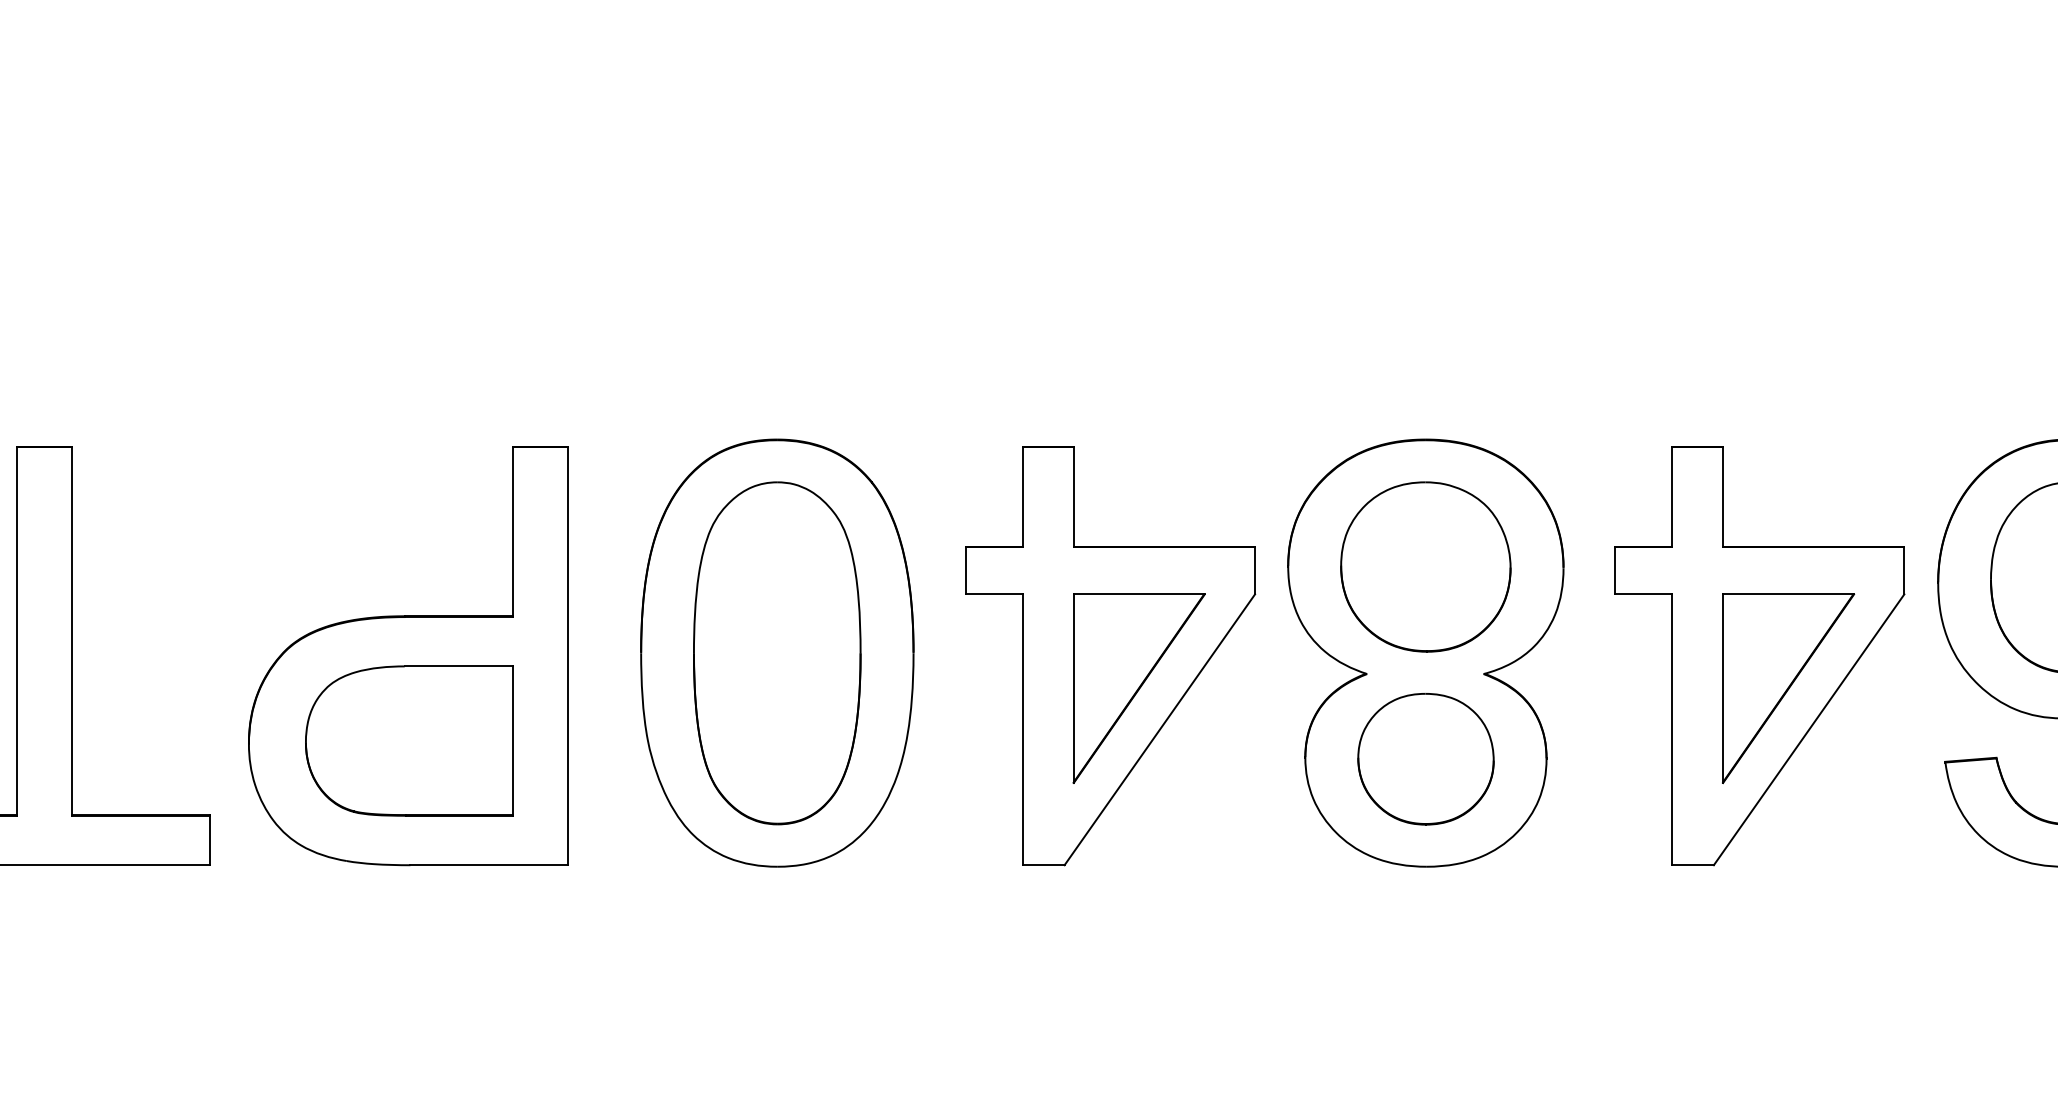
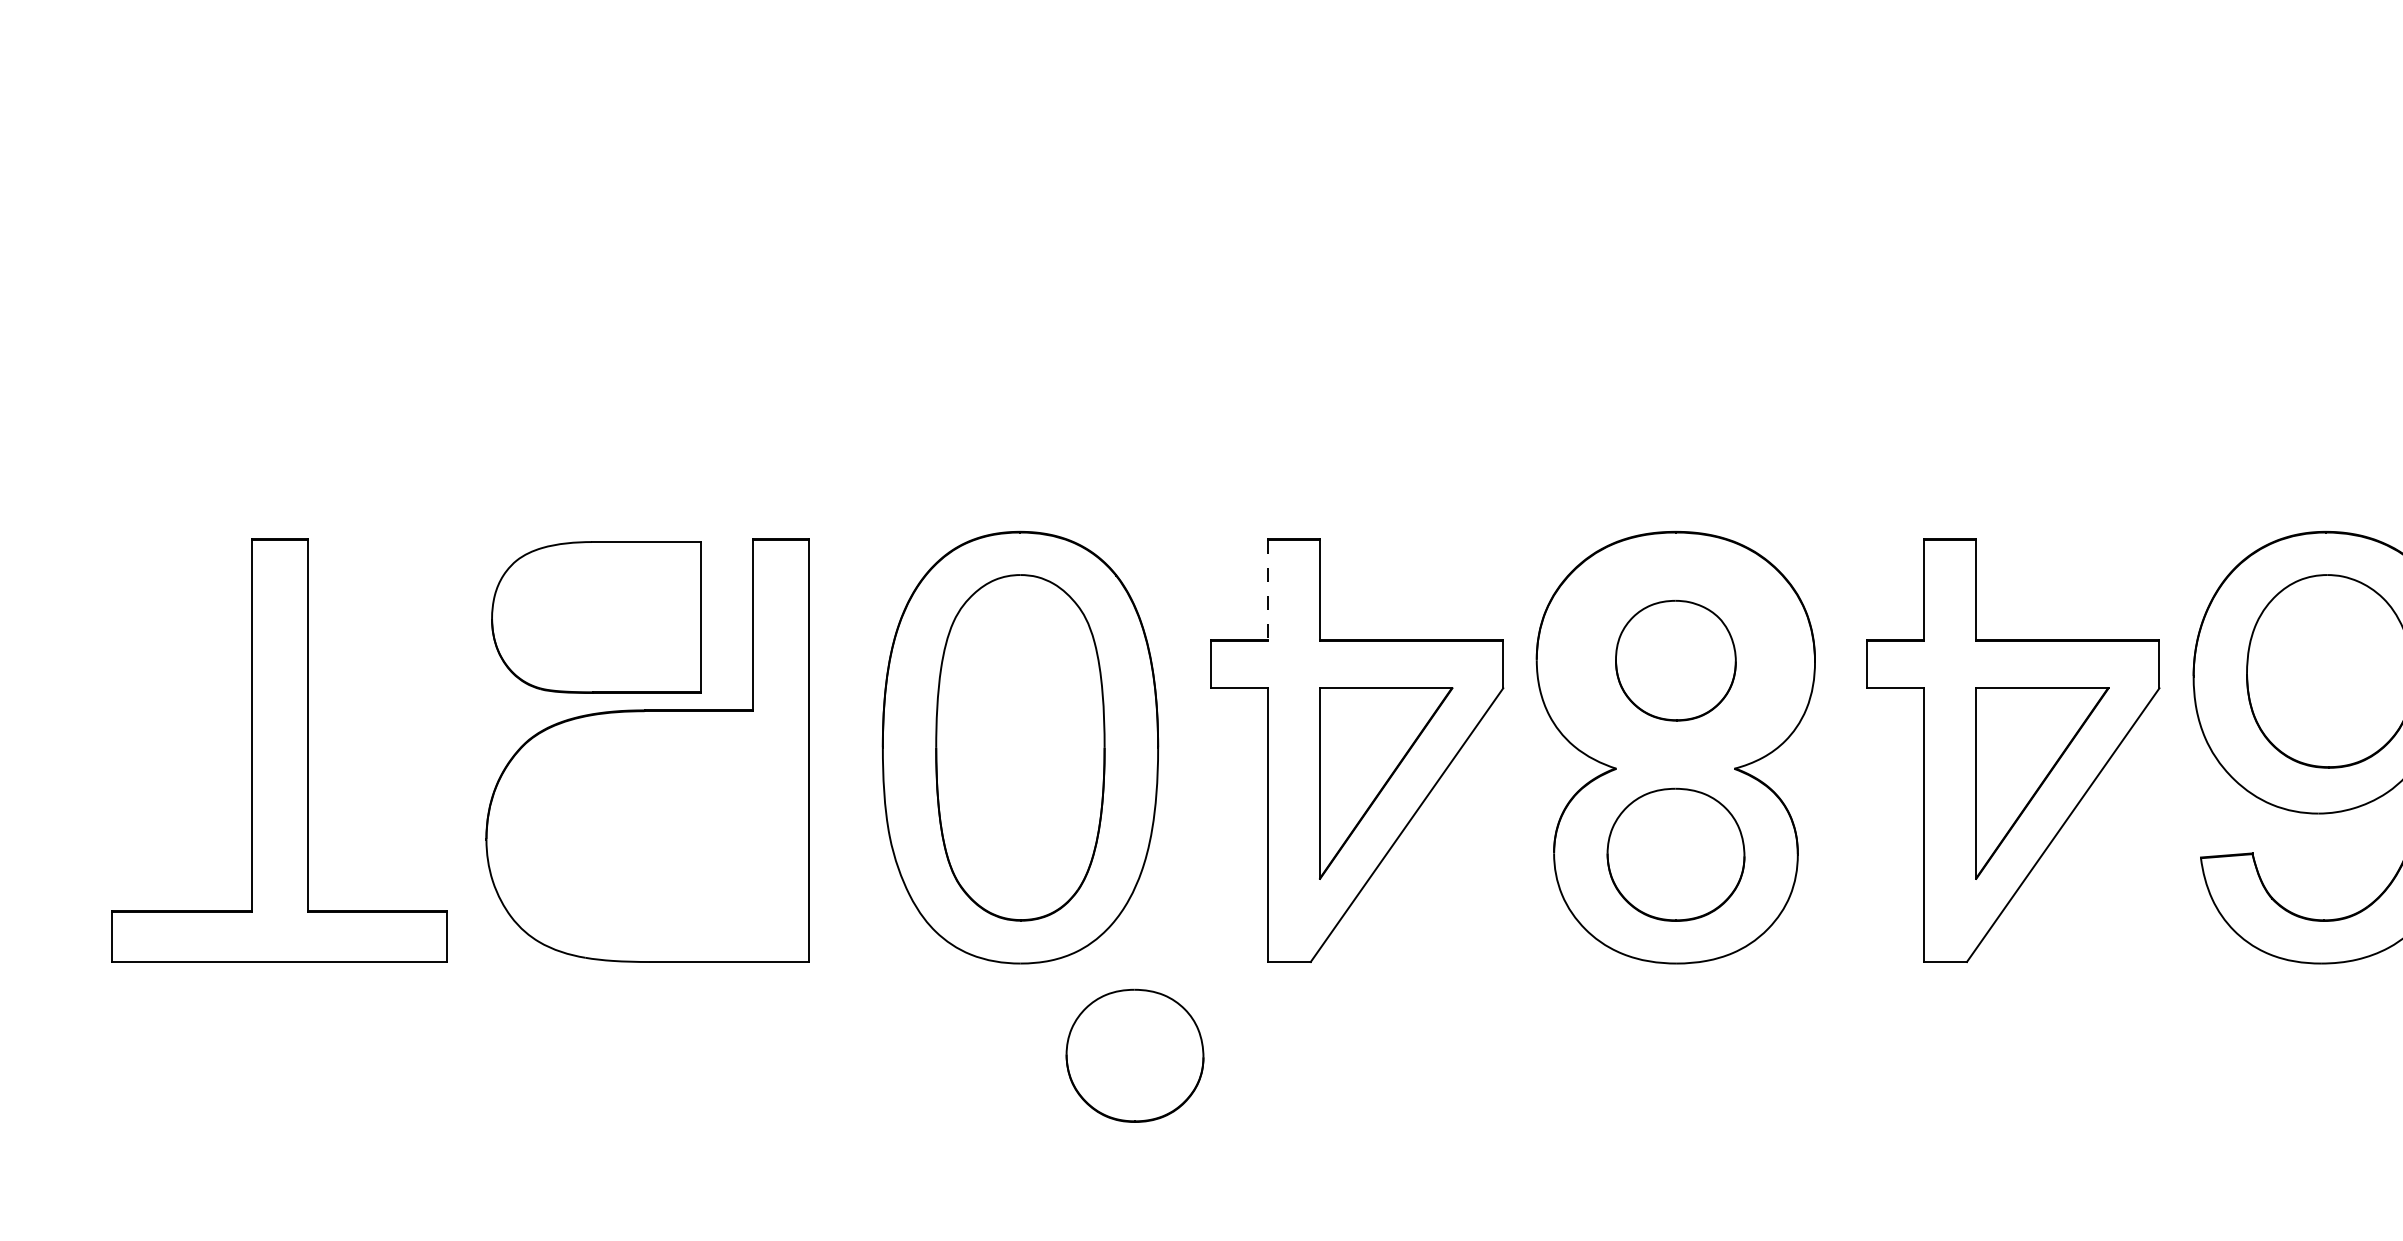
line: (1022, 497) -> (1268, 590), solid -> dashed
part: (1425, 566) -> (1675, 660), size x0.7
part: (409, 741) -> (596, 617), moved
part: (890, 957) -> (1134, 1055), added

